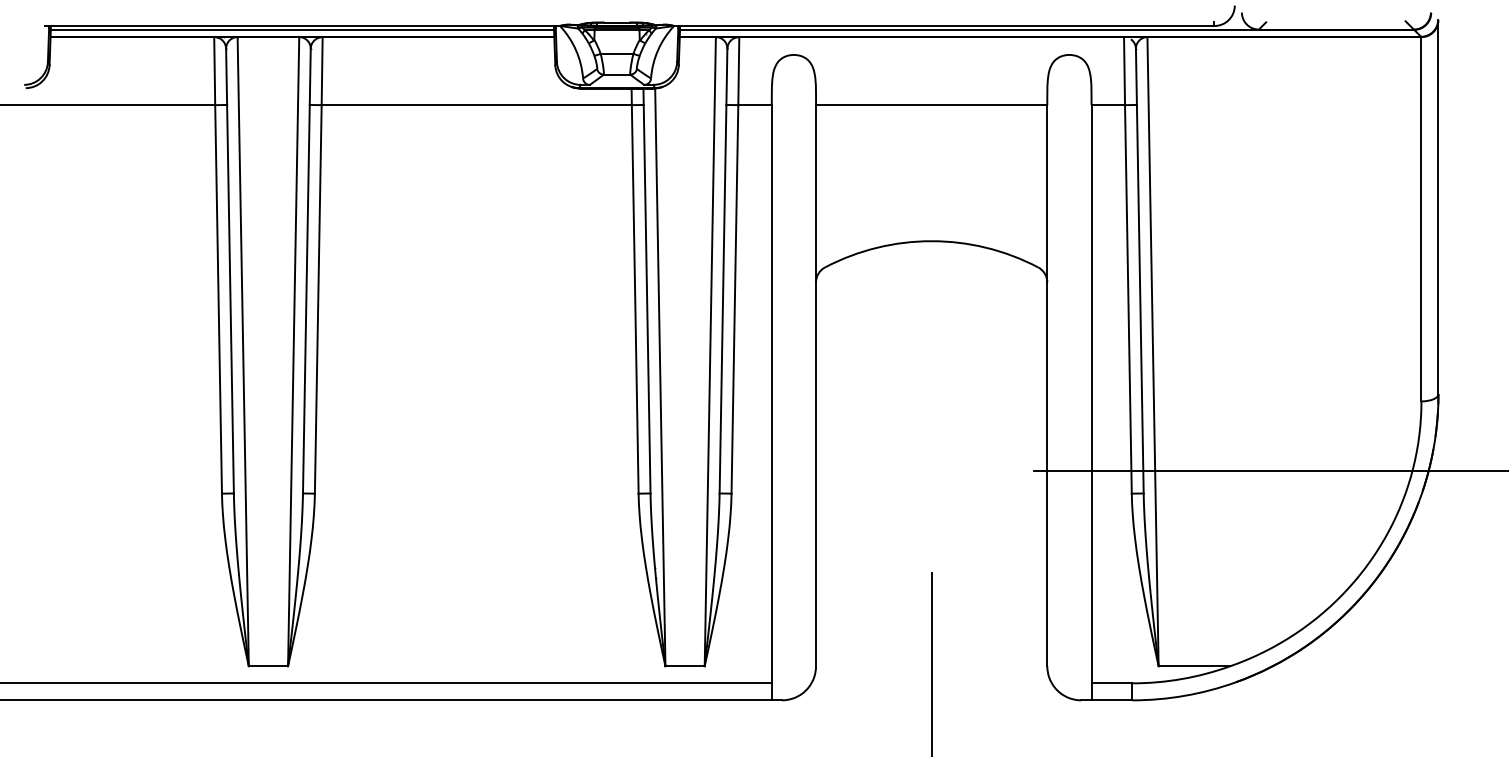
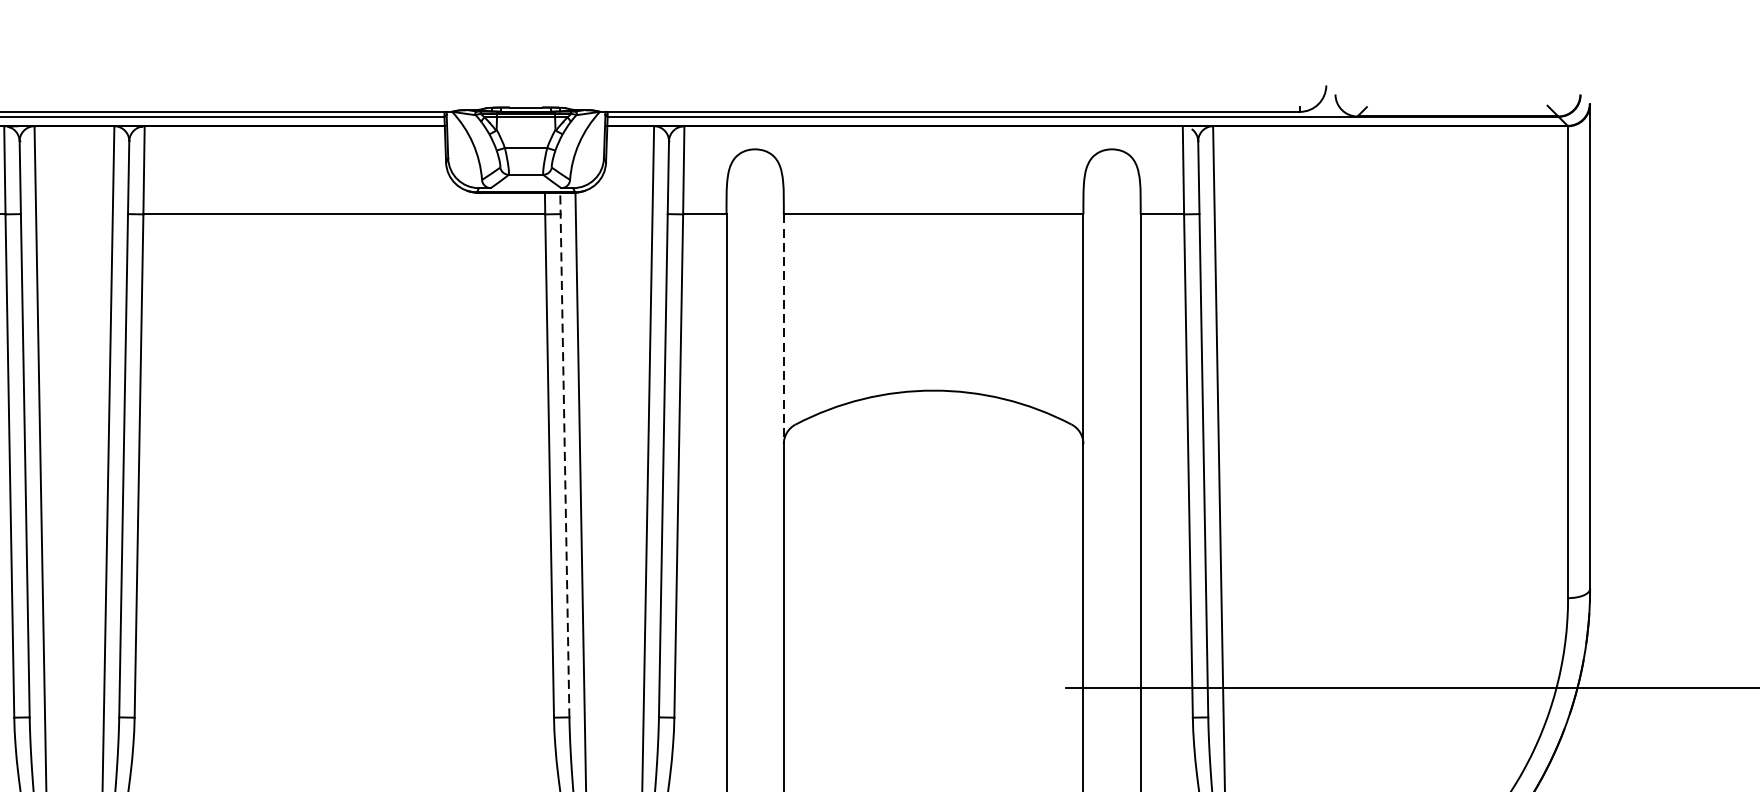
line: (816, 193) -> (784, 328), solid -> dashed
line: (646, 290) -> (564, 454), solid -> dashed

